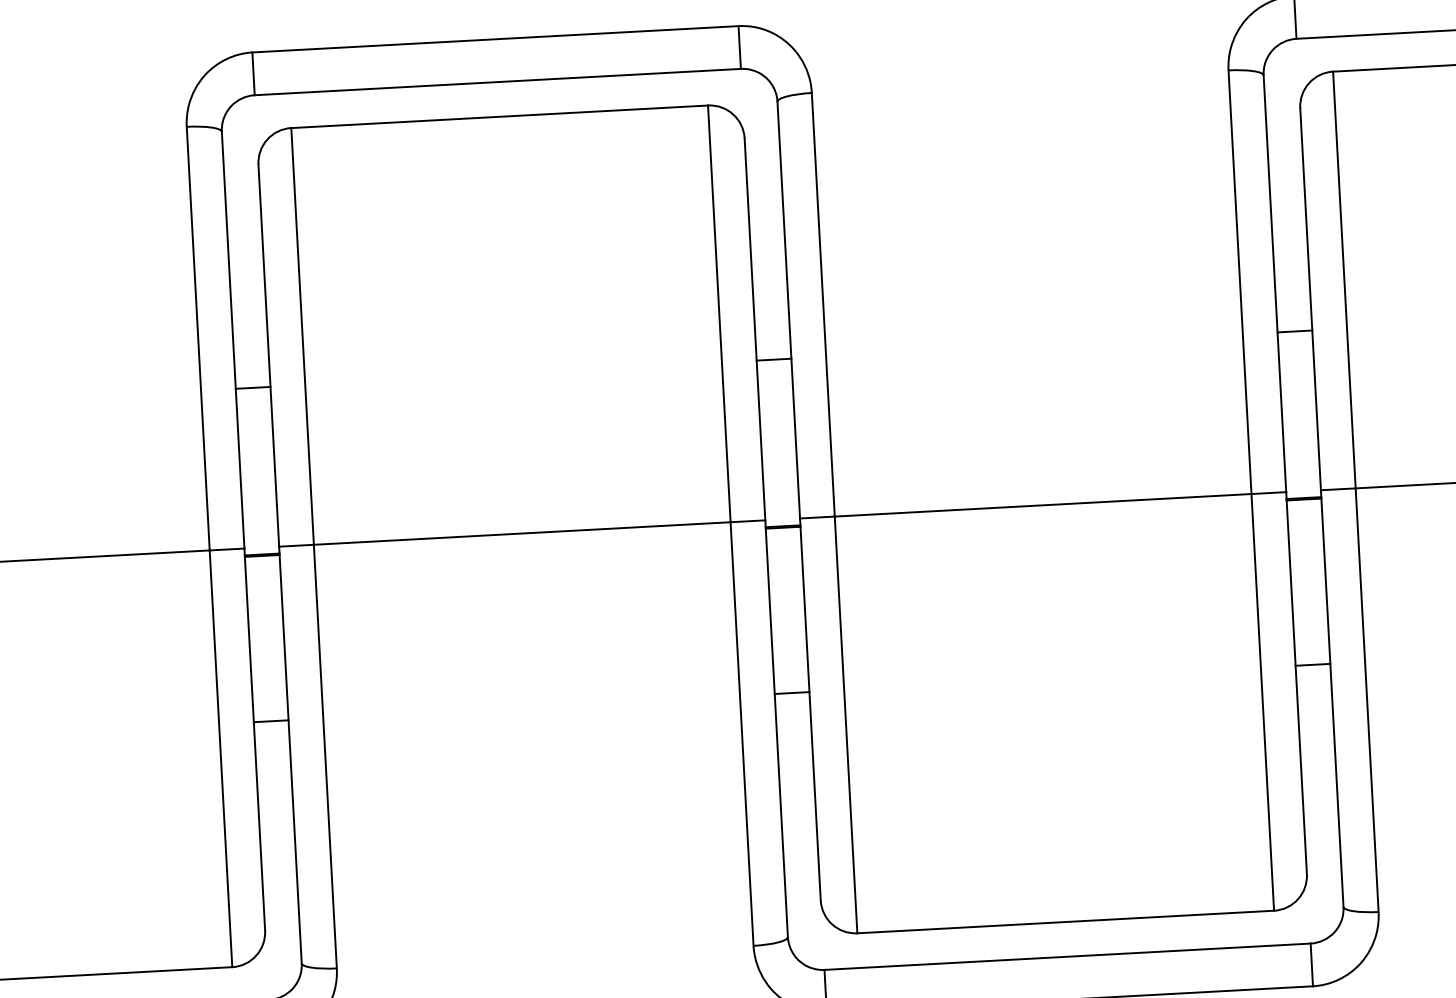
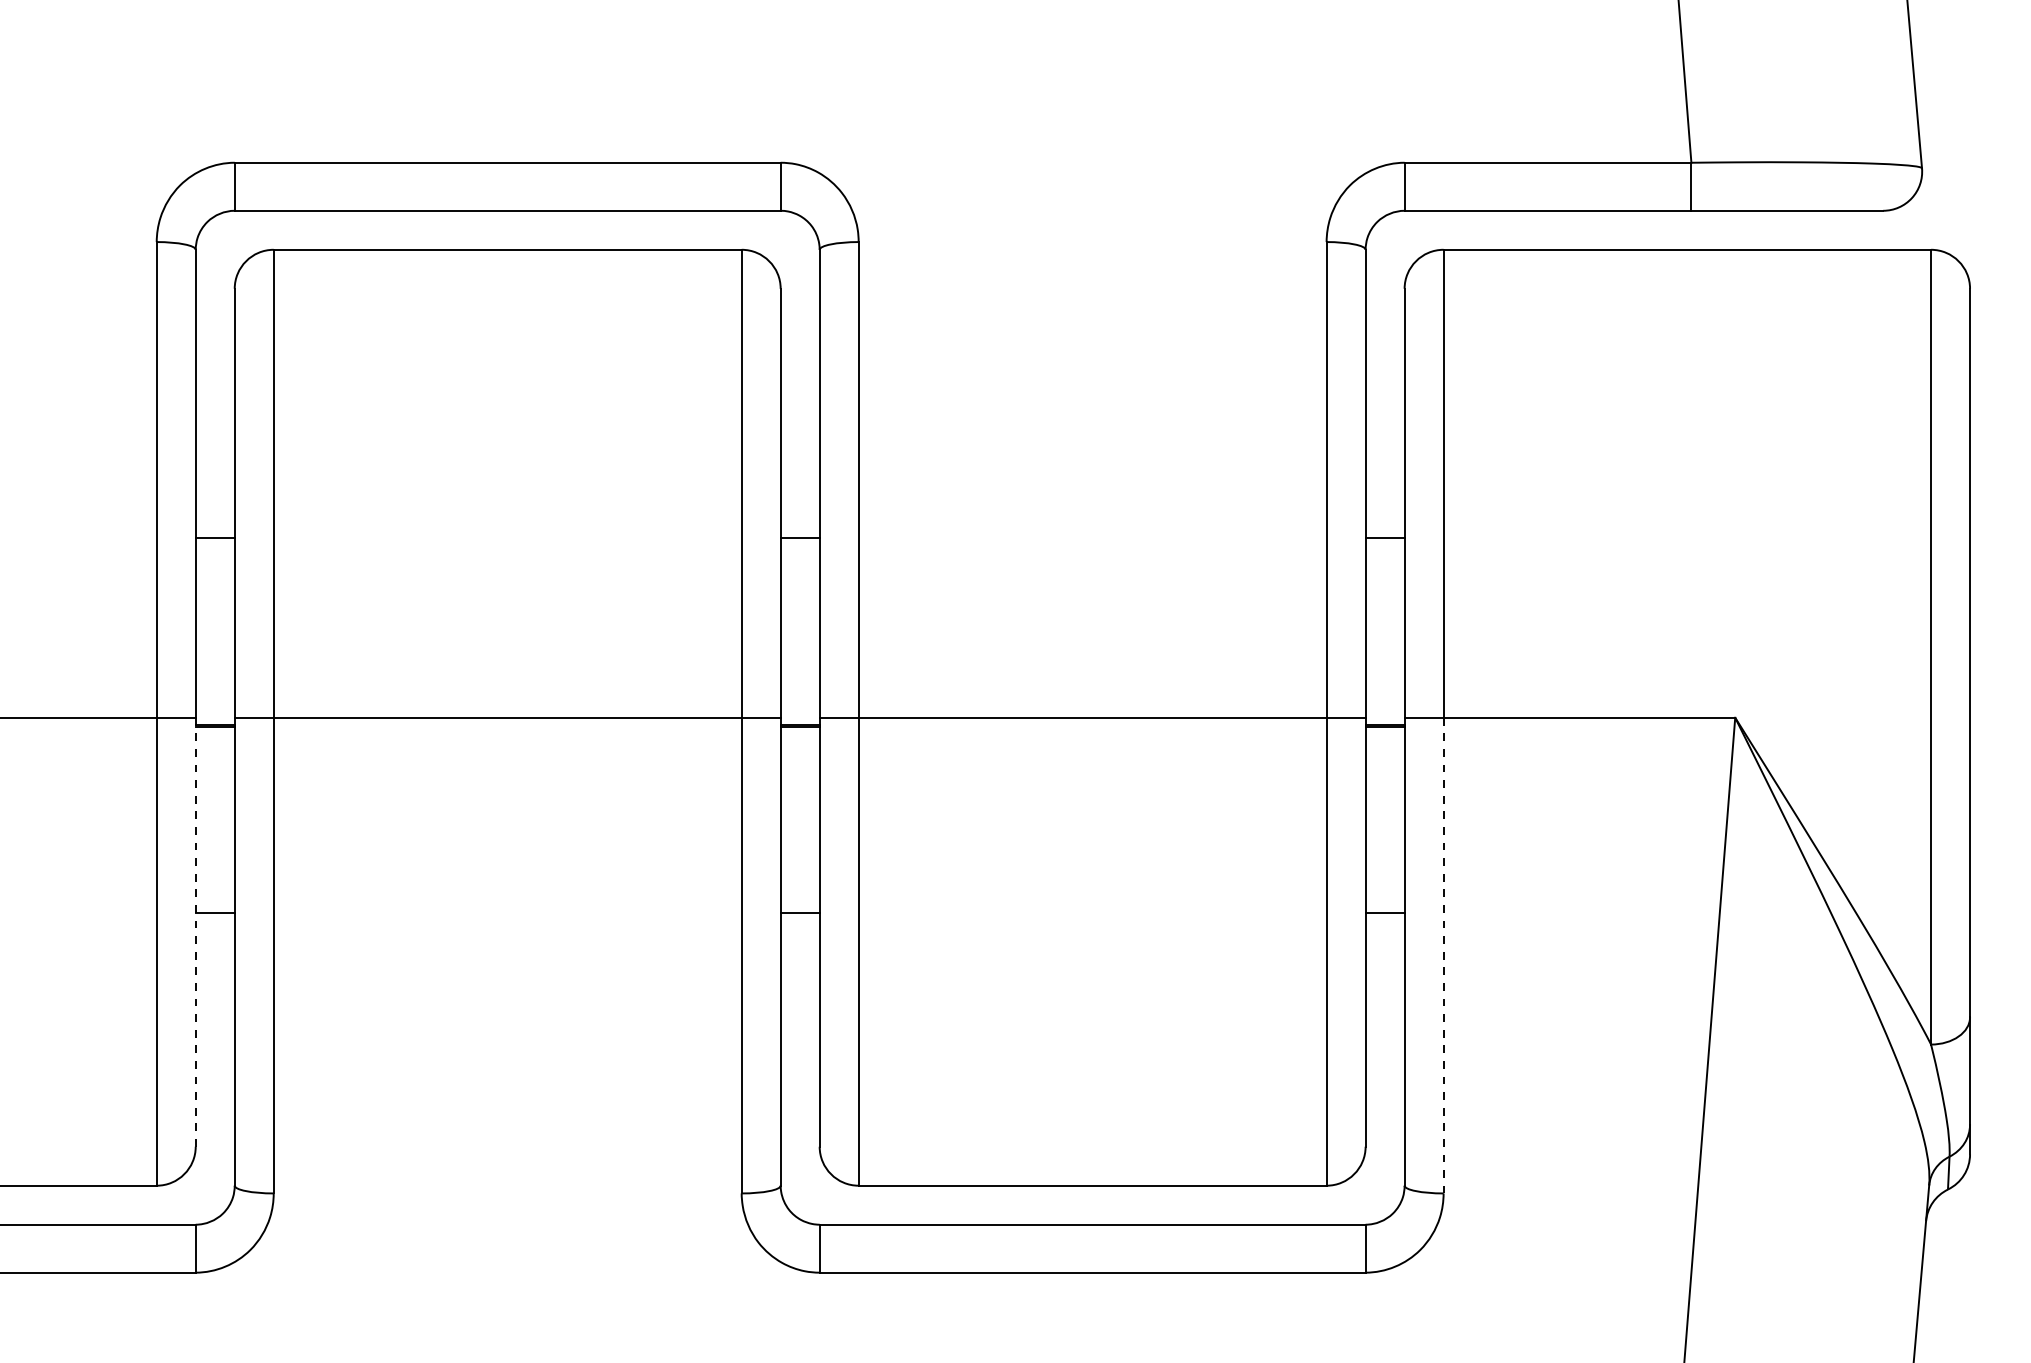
line: (1367, 700) -> (1443, 955), solid -> dashed
line: (254, 739) -> (195, 932), solid -> dashed

